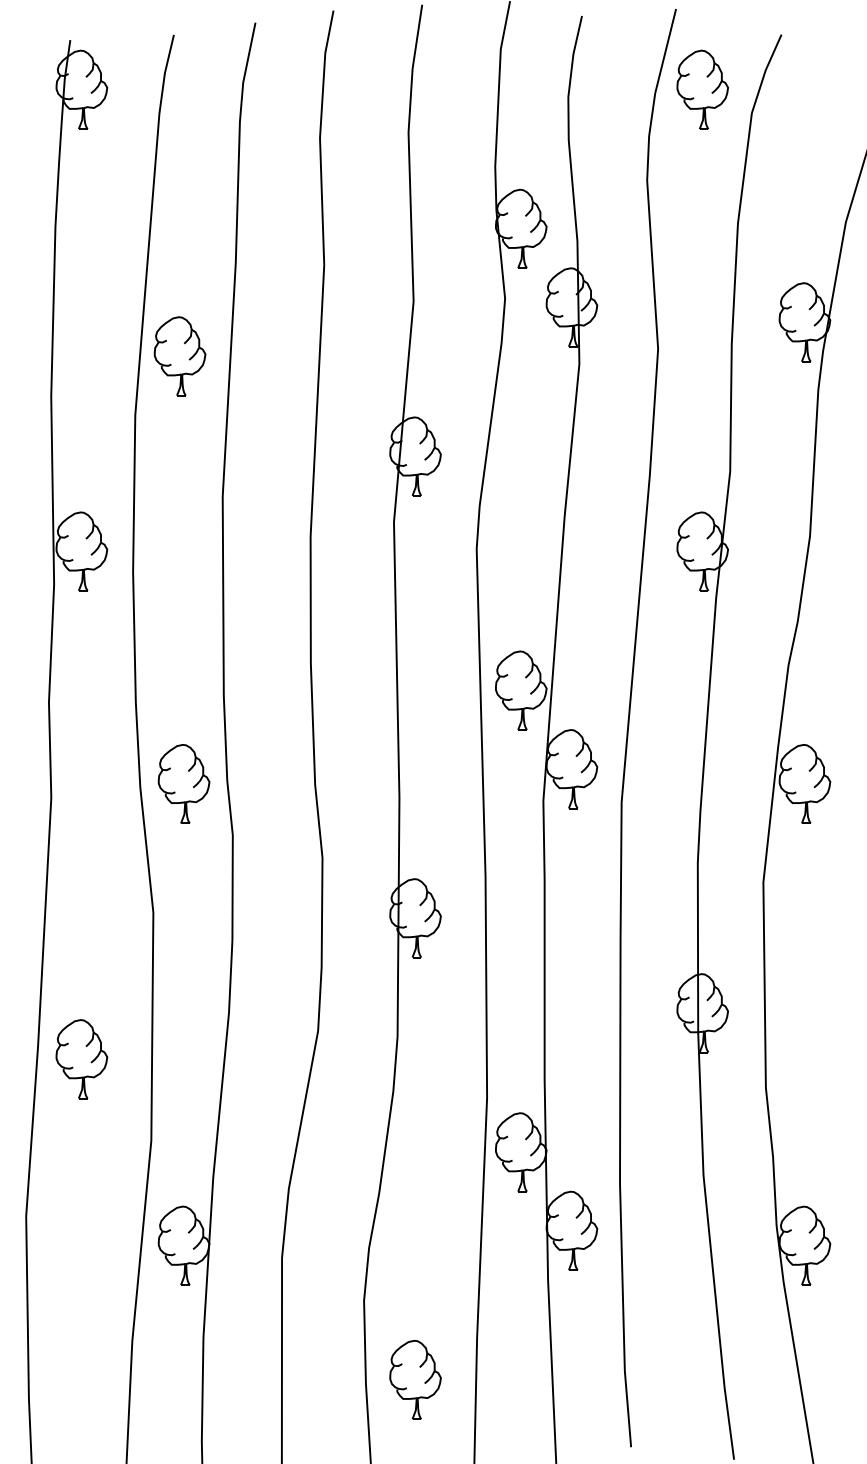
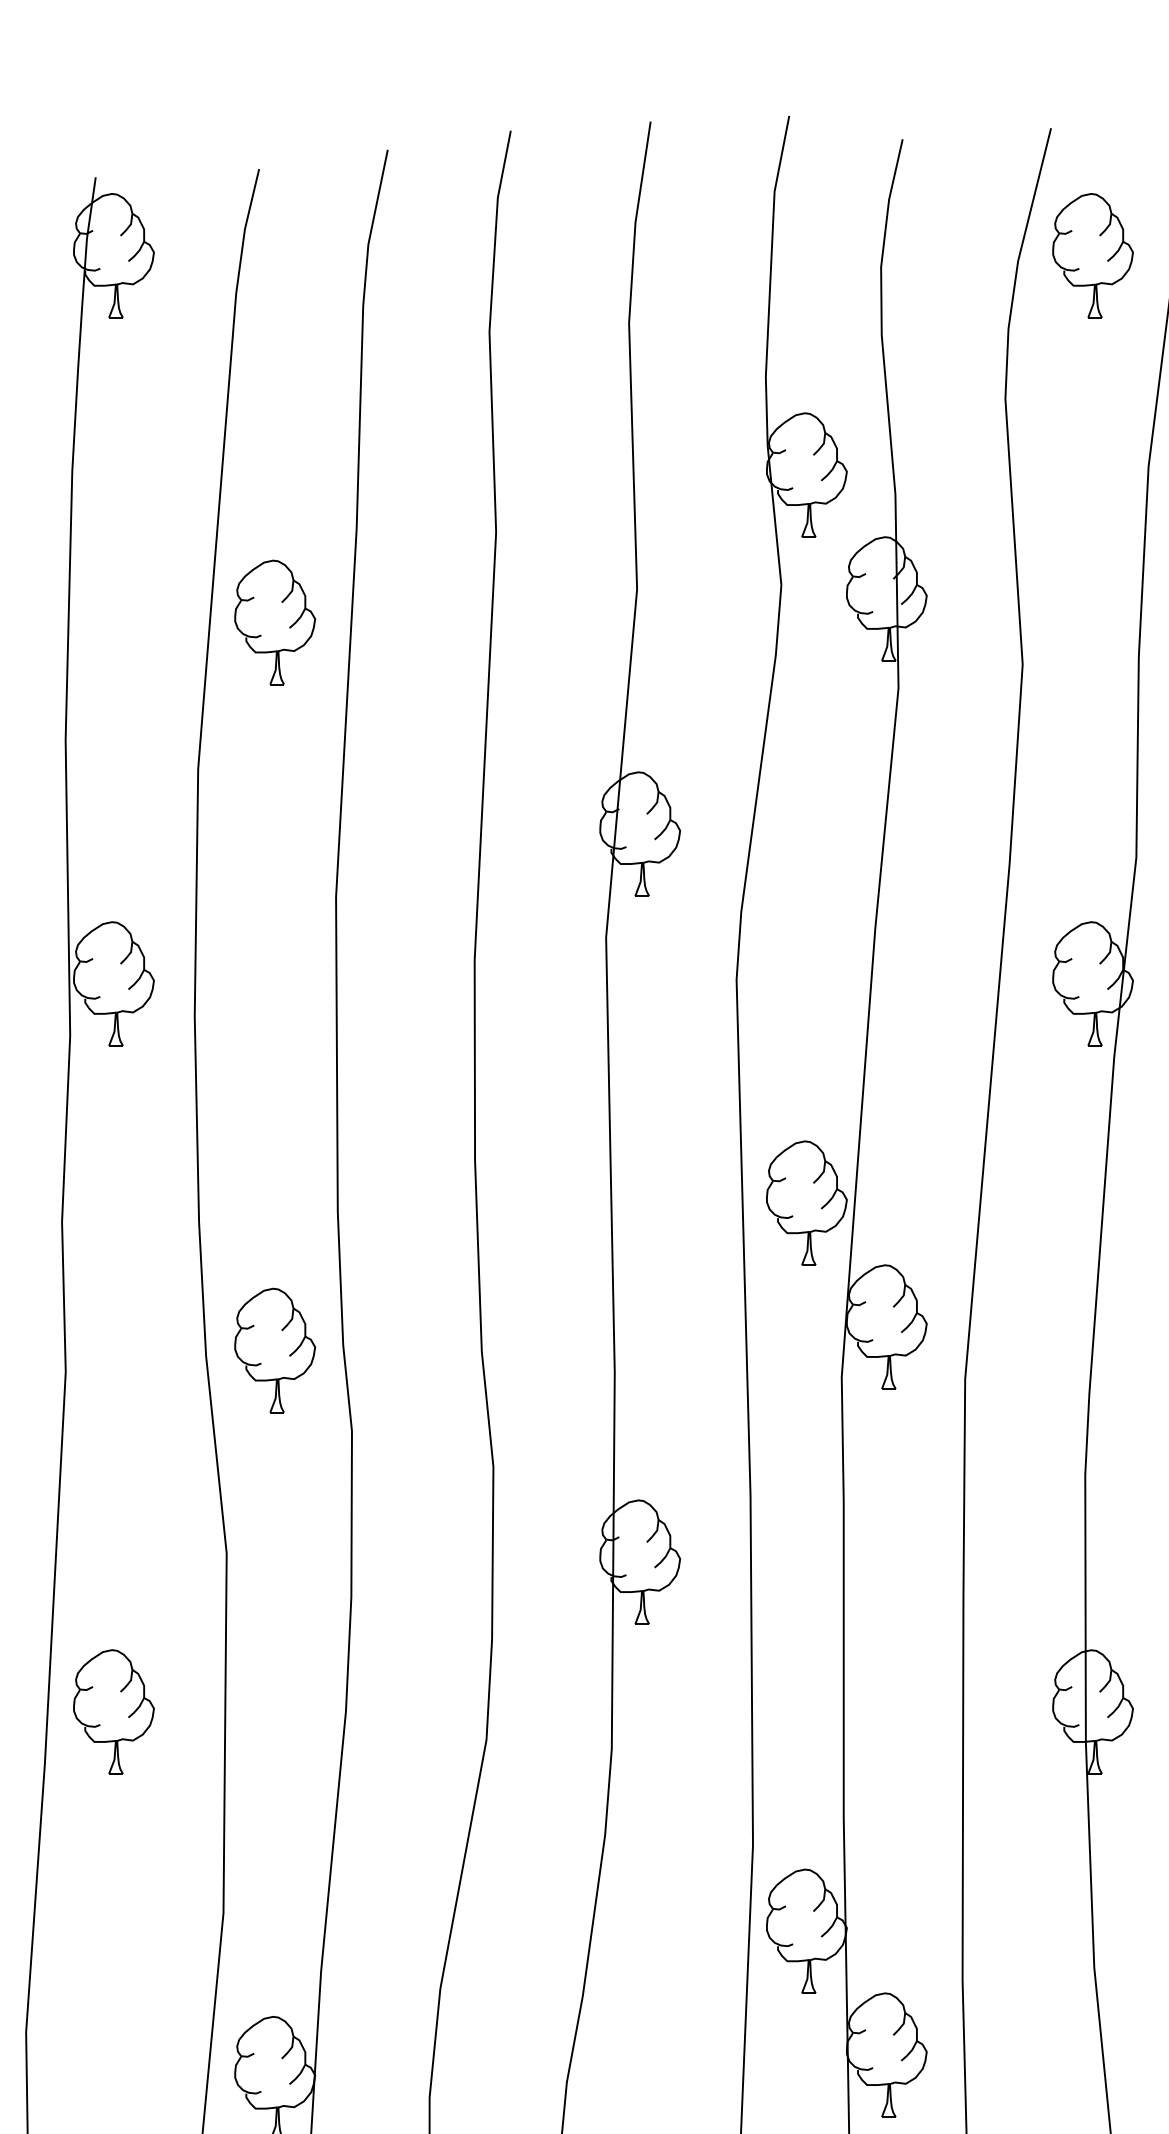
part: (179, 356) -> (274, 622), moved
part: (81, 1059) -> (113, 1712), moved

